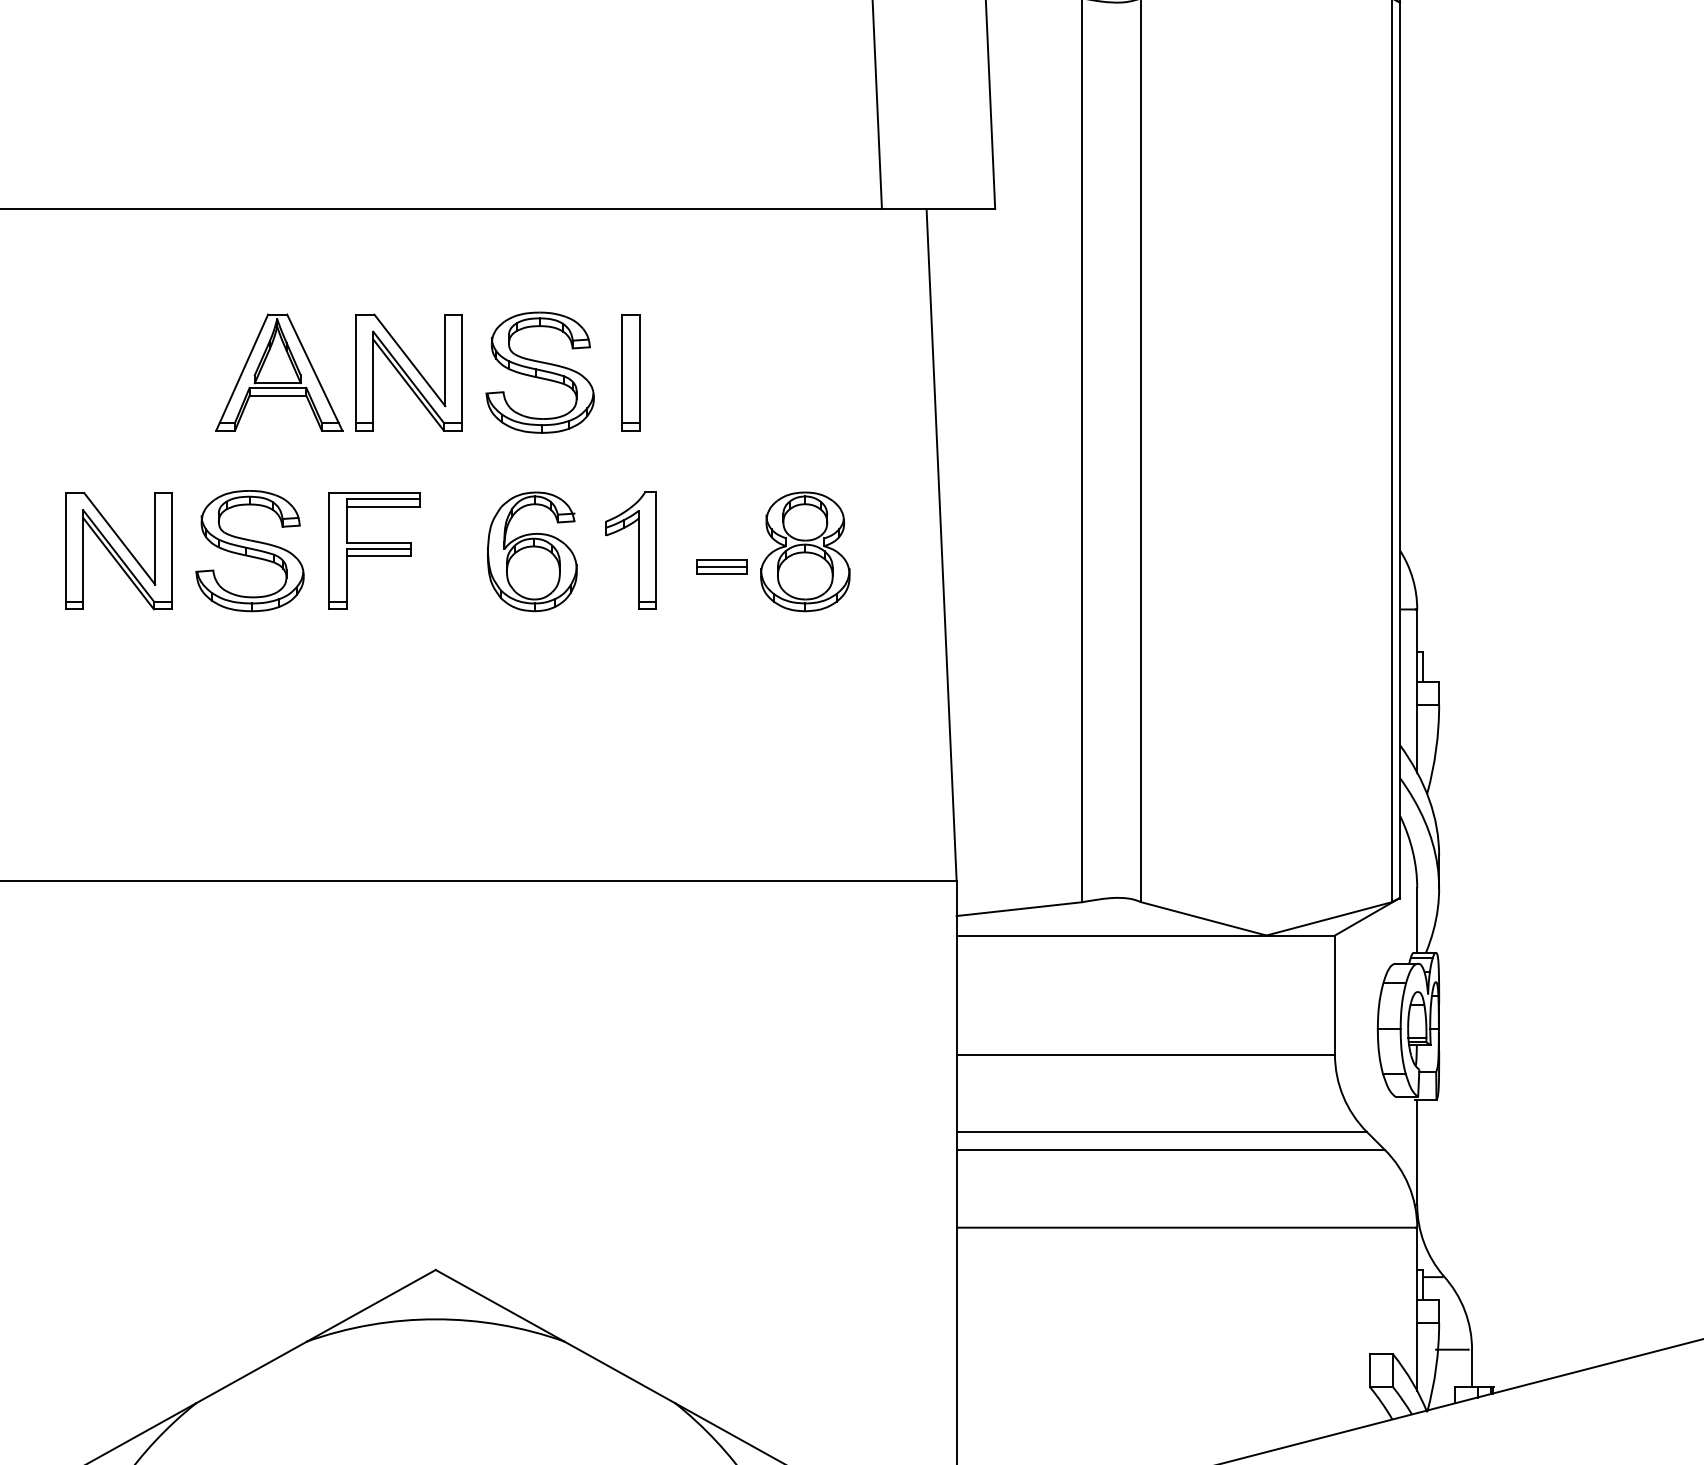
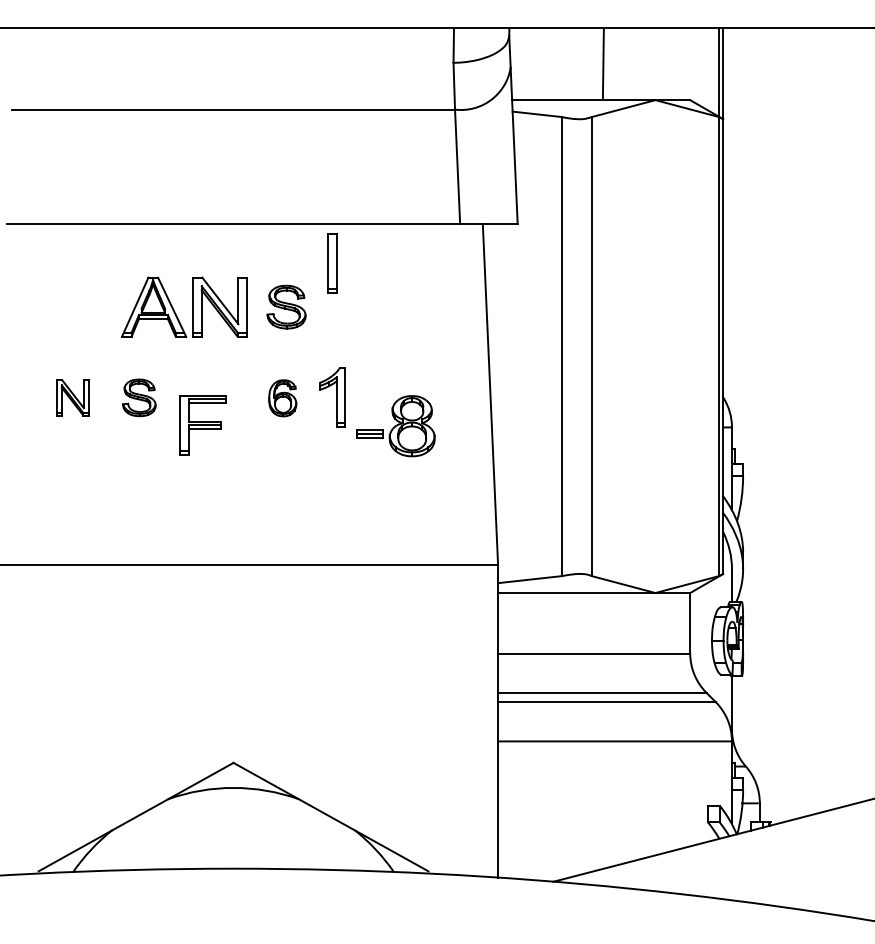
part: (539, 371) -> (286, 306), size x0.7
part: (630, 373) -> (332, 263), moved
part: (118, 550) -> (72, 397), size x0.6
part: (250, 550) -> (139, 397), size x0.6
part: (374, 550) -> (202, 425), moved
part: (532, 552) -> (282, 398), size x0.6
part: (772, 552) -> (395, 426), moved

